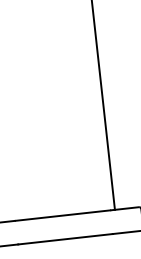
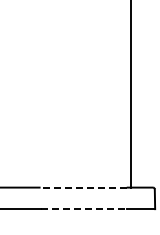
line: (62, 215) -> (83, 187), solid -> dashed
line: (66, 239) -> (84, 209), solid -> dashed

